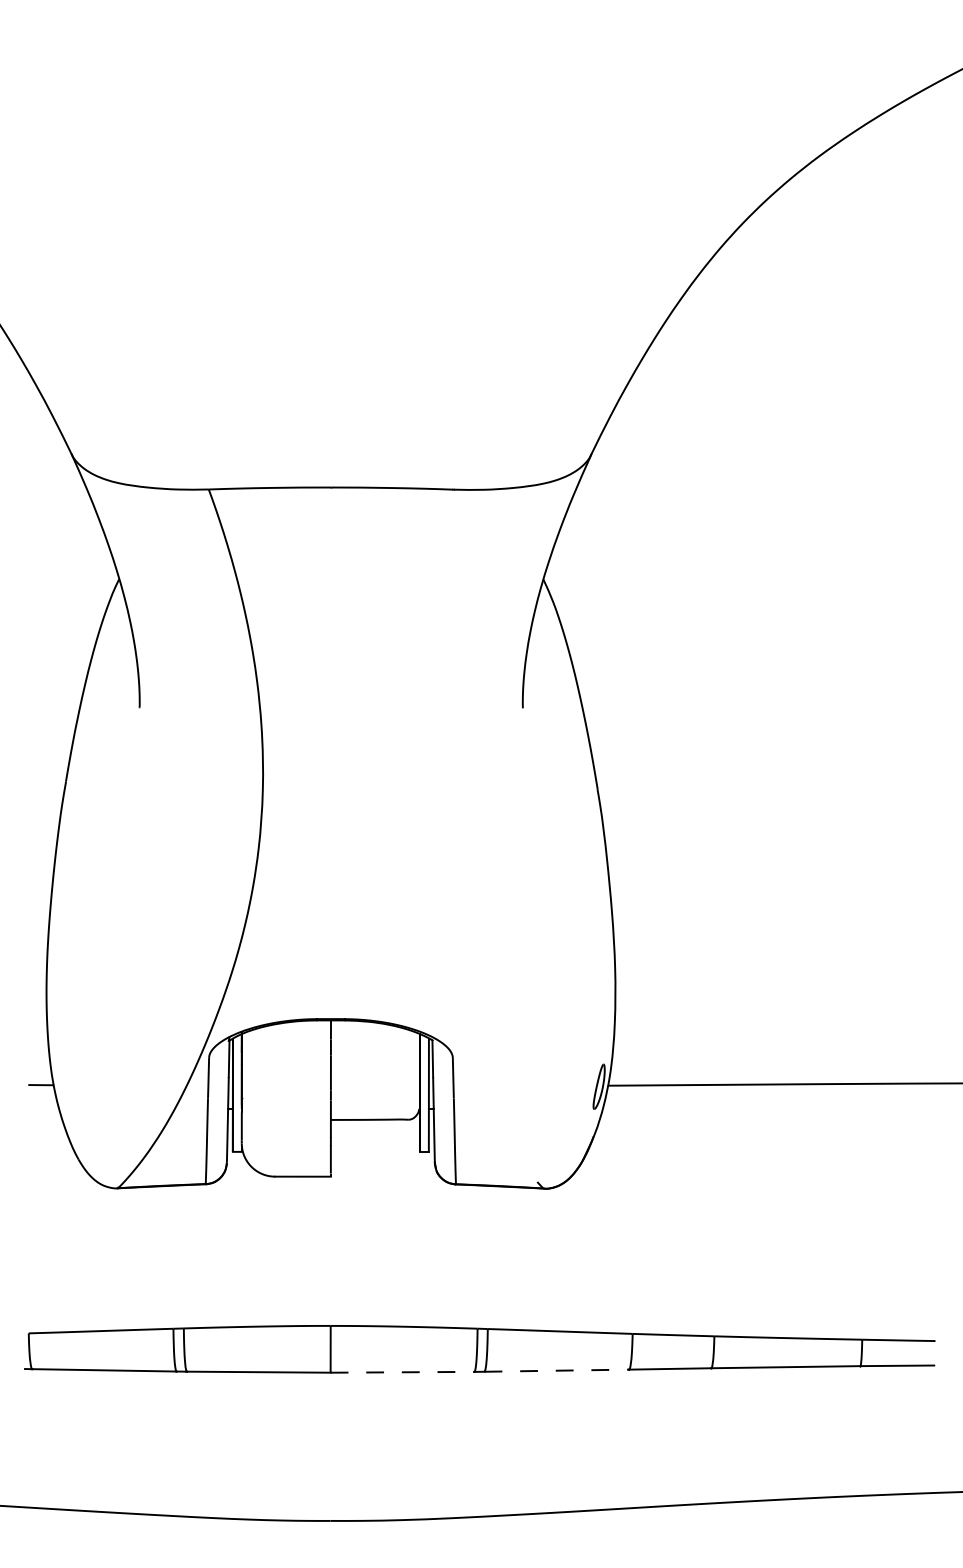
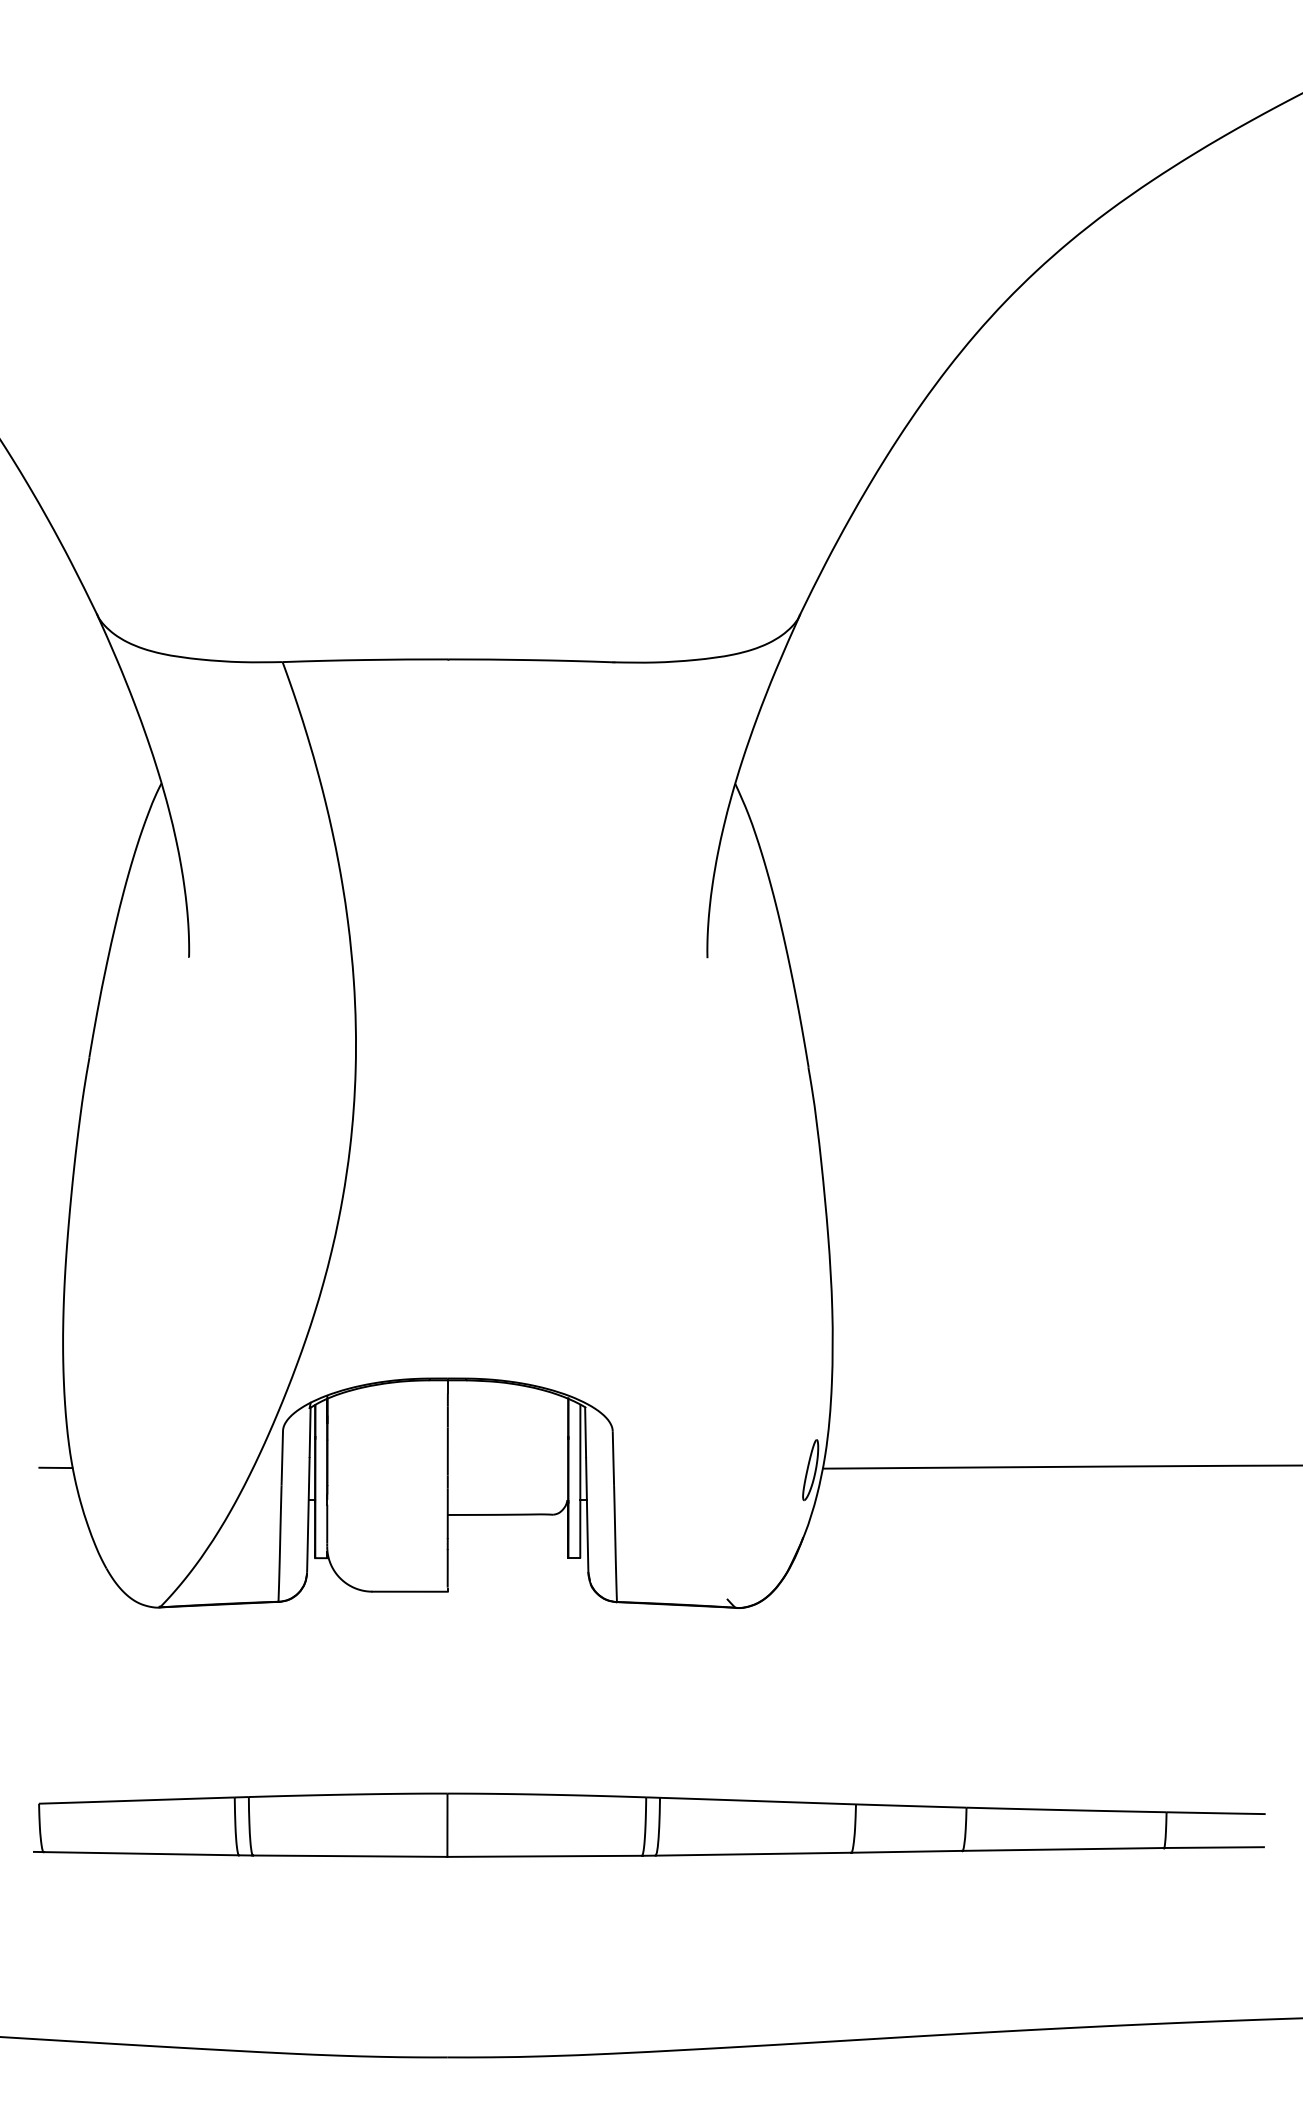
line: (557, 1370) -> (754, 1853), dashed -> solid
line: (403, 1372) -> (545, 1856), dashed -> solid

